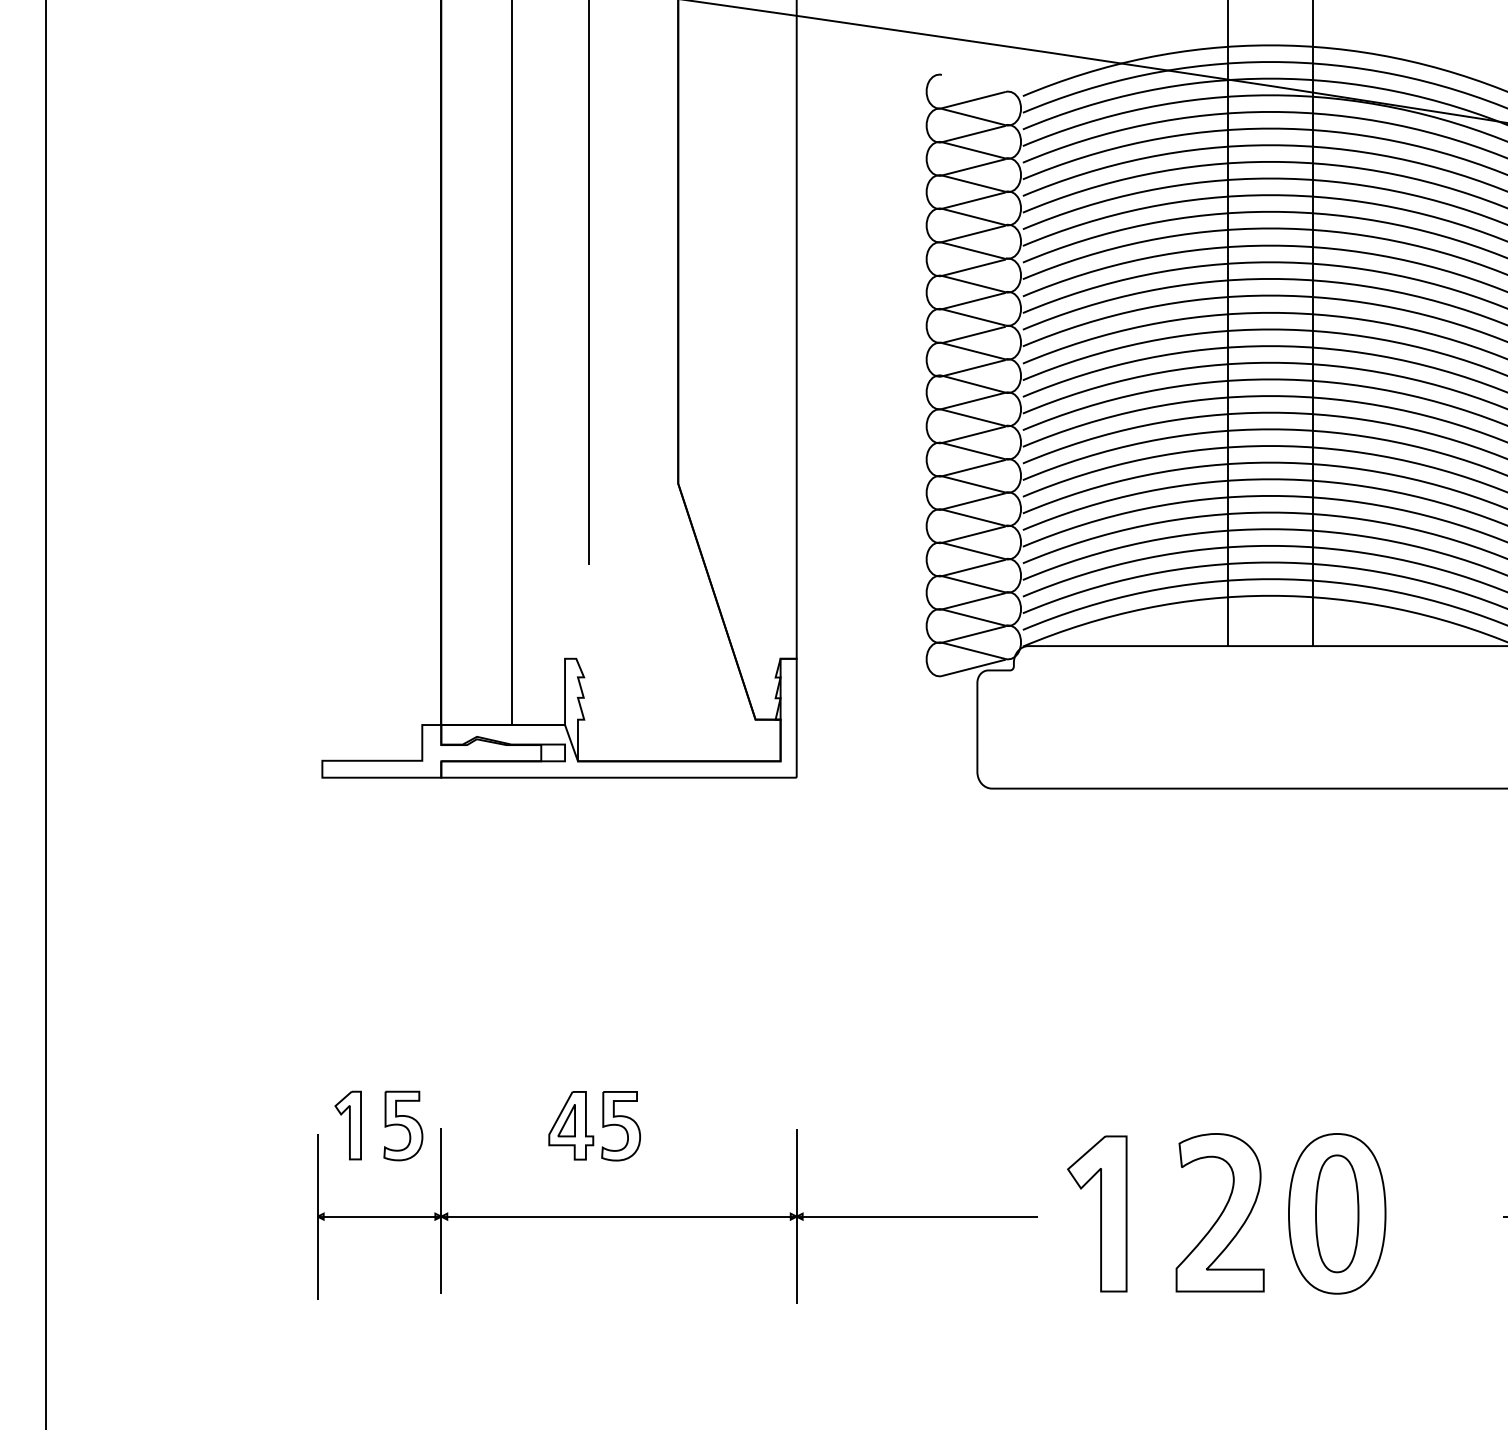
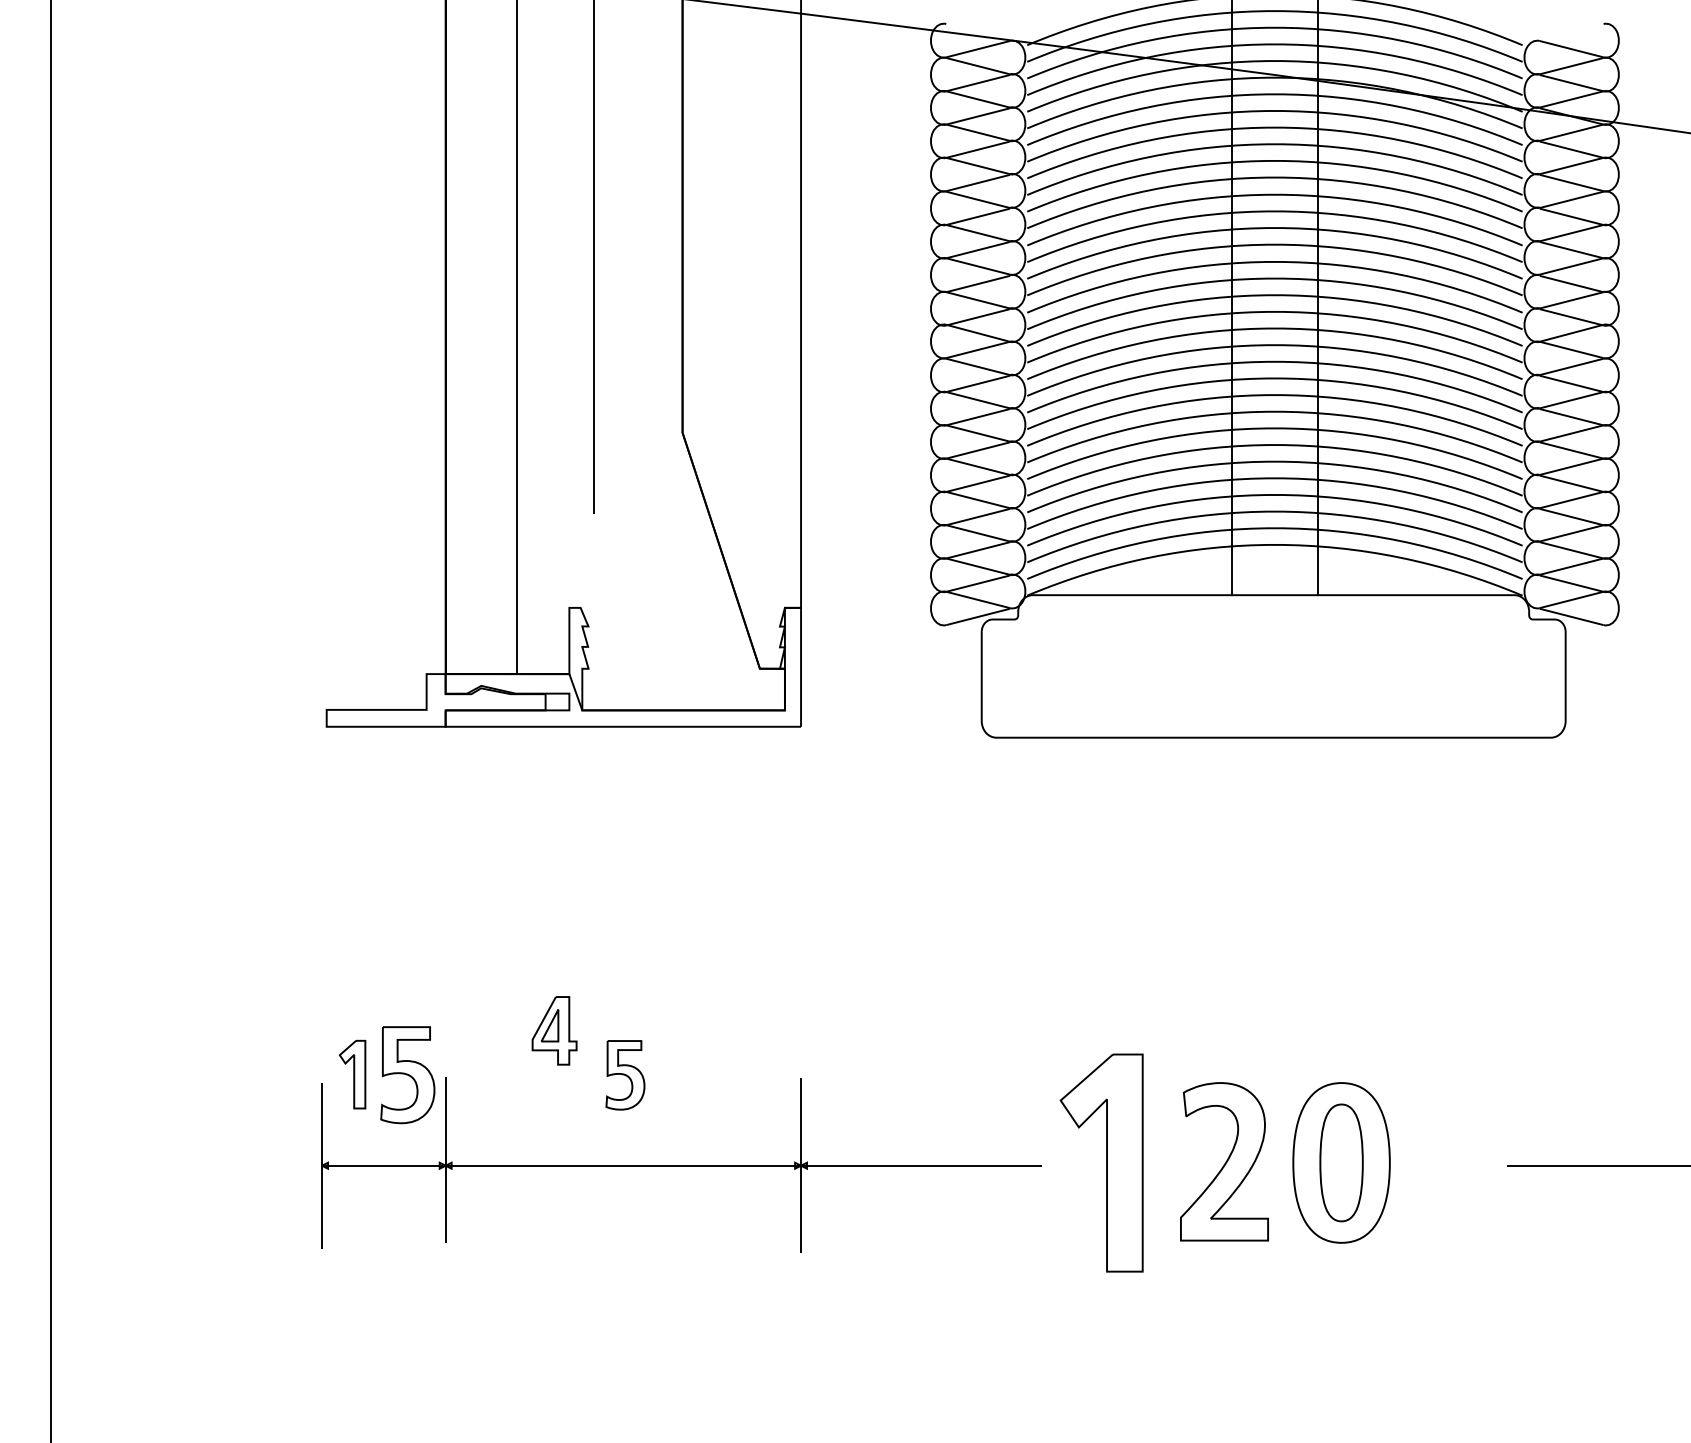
part: (403, 1125) -> (407, 1074), size x1.4
part: (571, 1125) -> (554, 1030), moved
part: (1097, 1213) -> (1101, 1162), size x1.4

